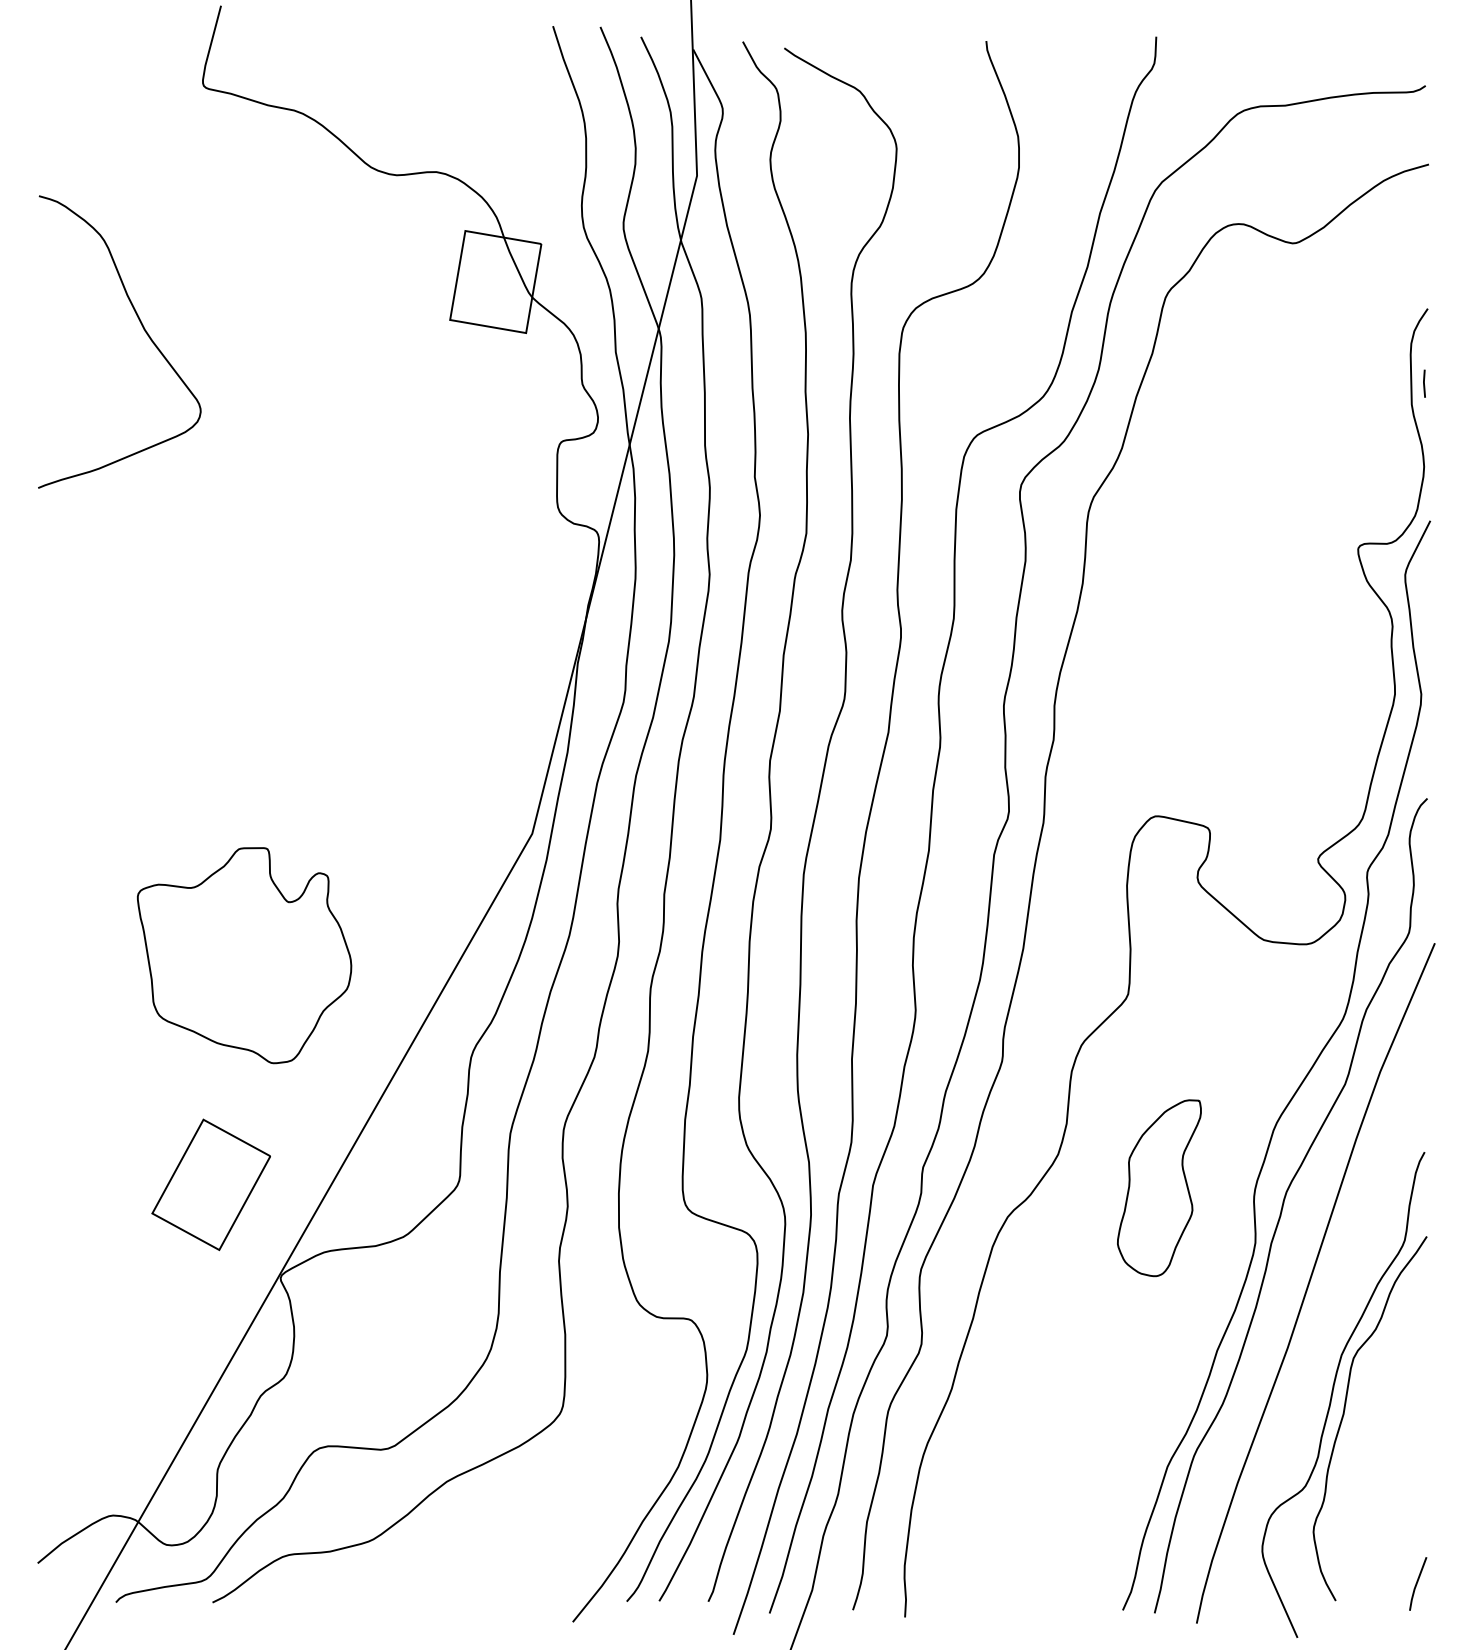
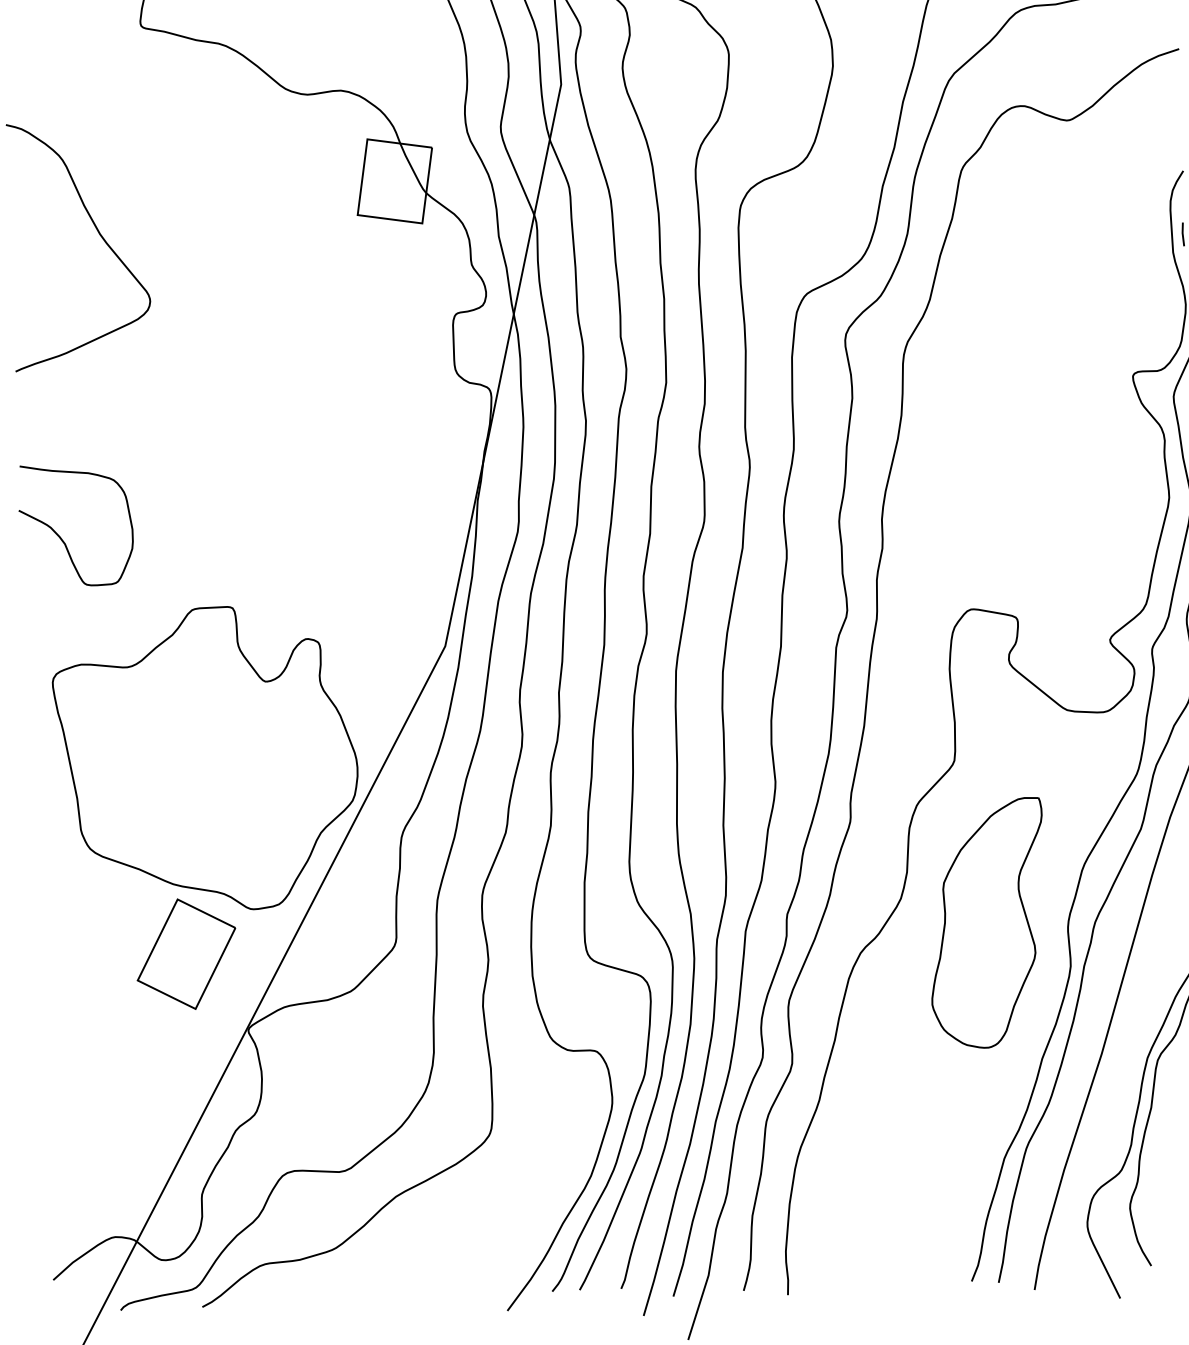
curve: (83, 685) -> (60, 536), added
part: (244, 955) -> (206, 759), size x1.67
part: (1159, 1187) -> (987, 922), size x1.67

